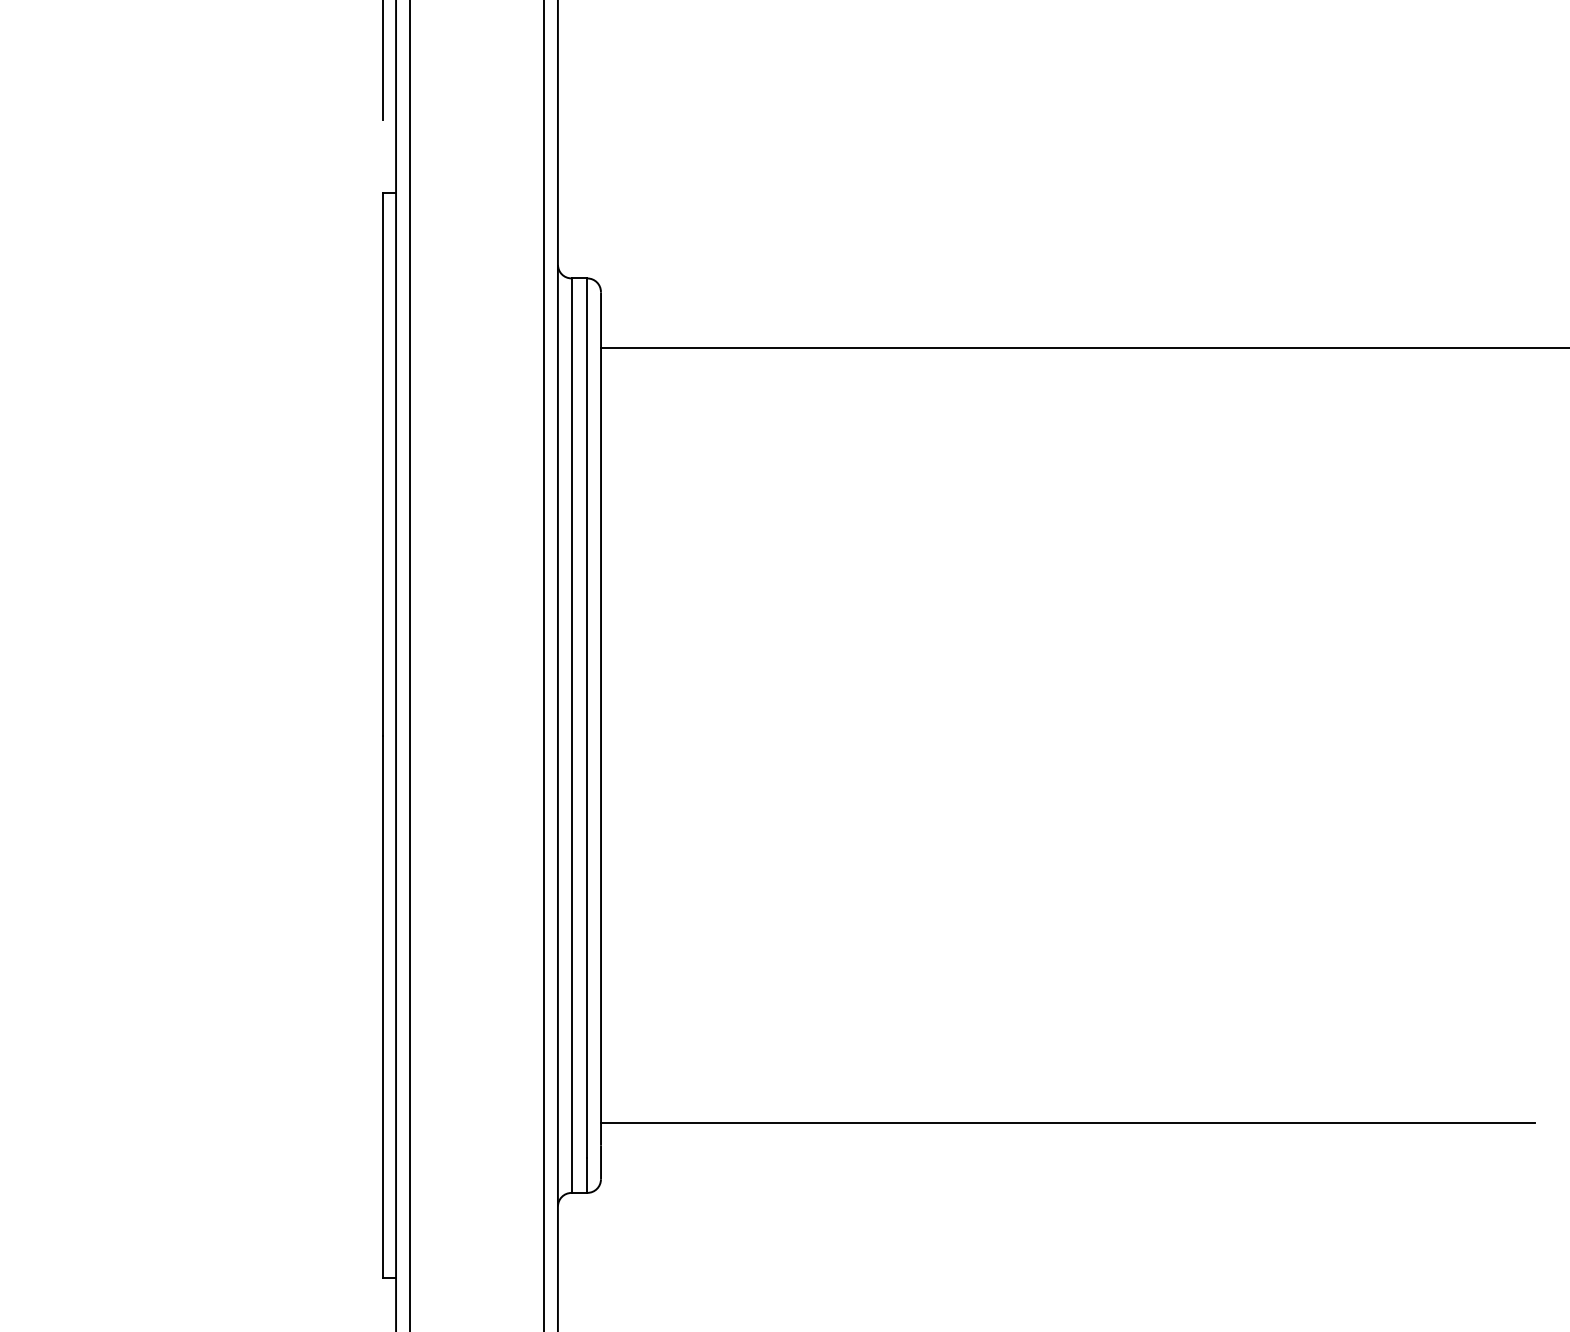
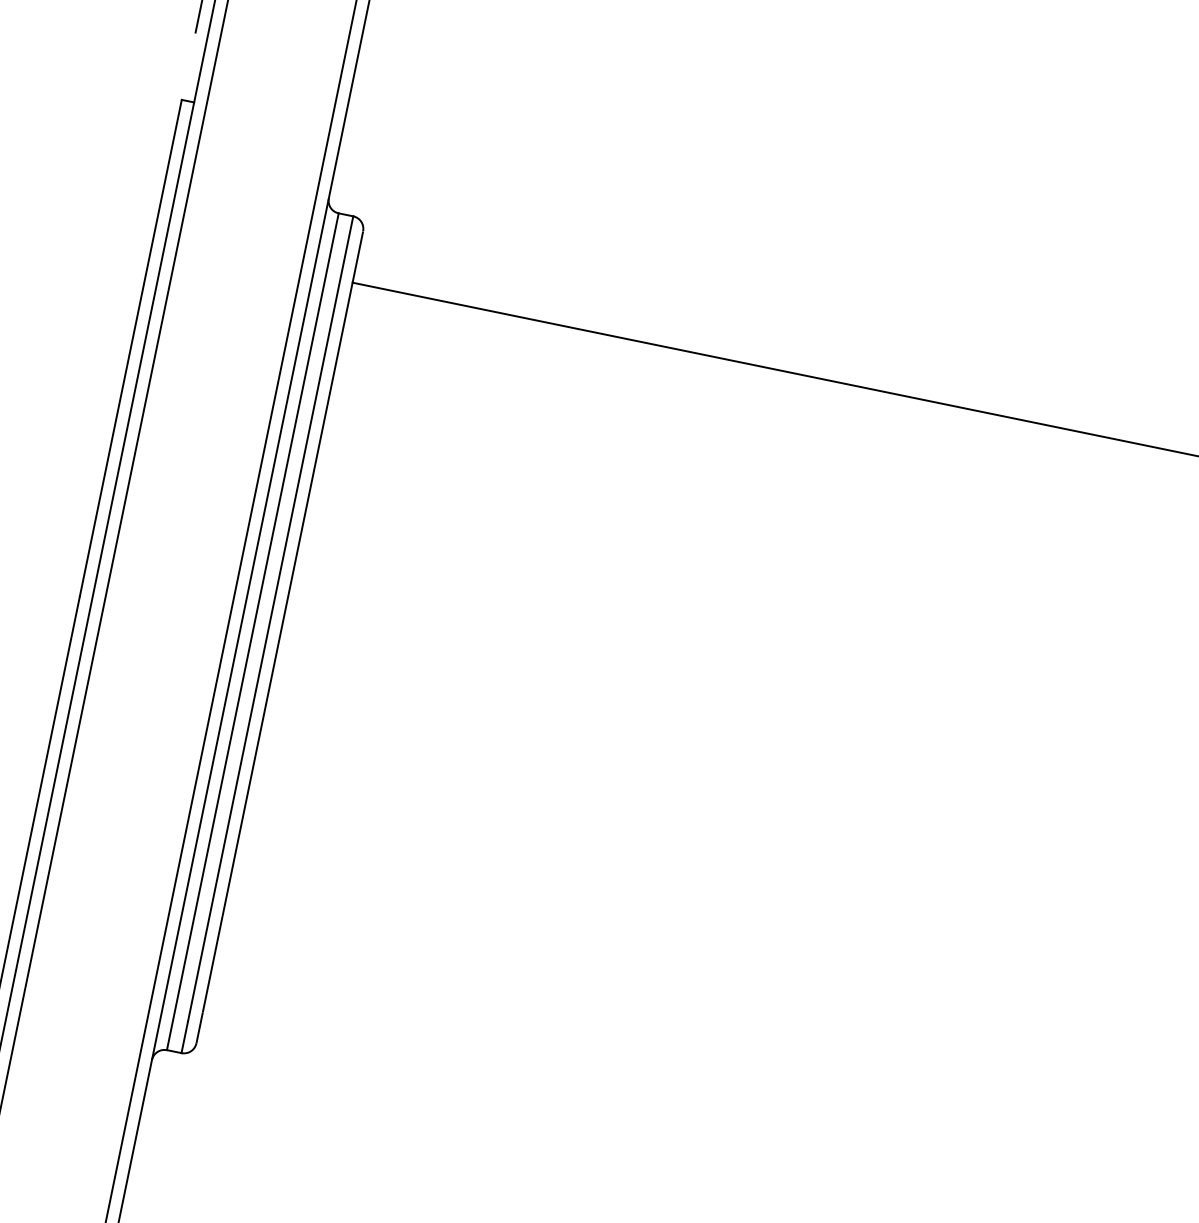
line: (1067, 1123) -> (633, 1079), removed

